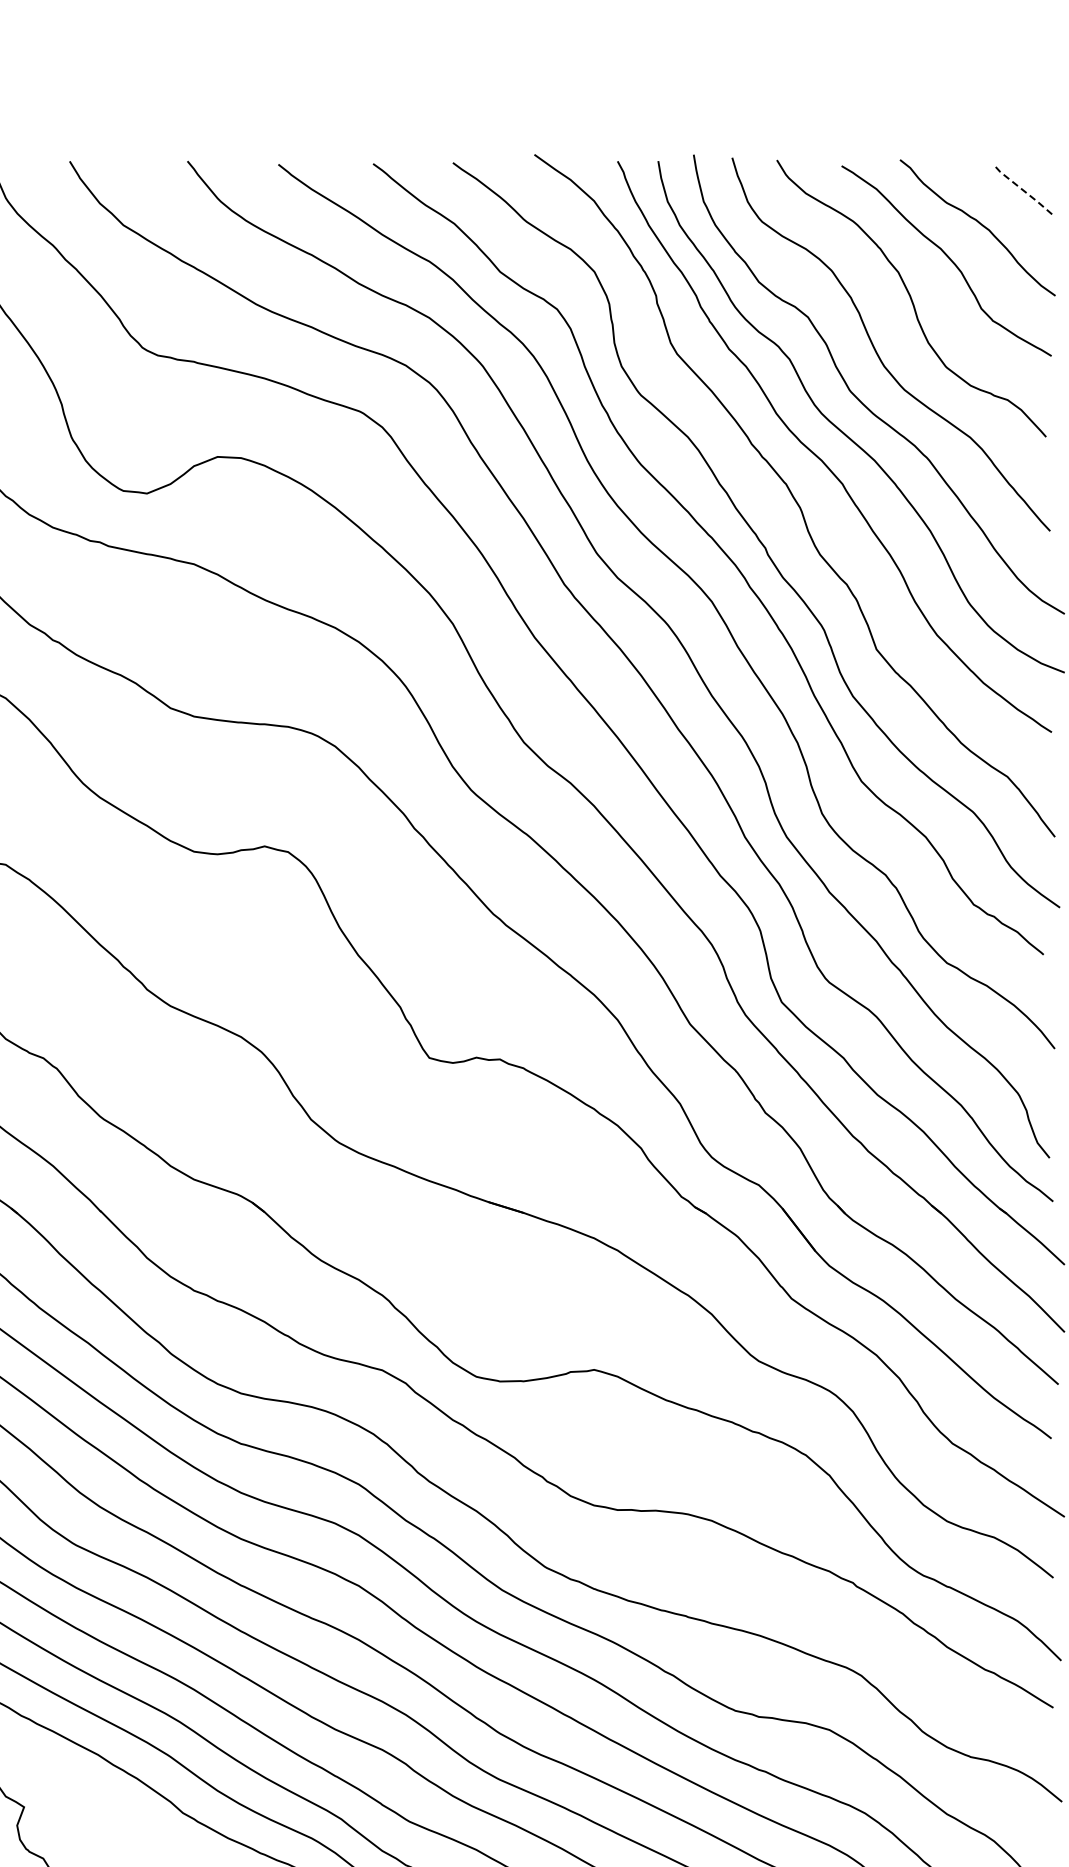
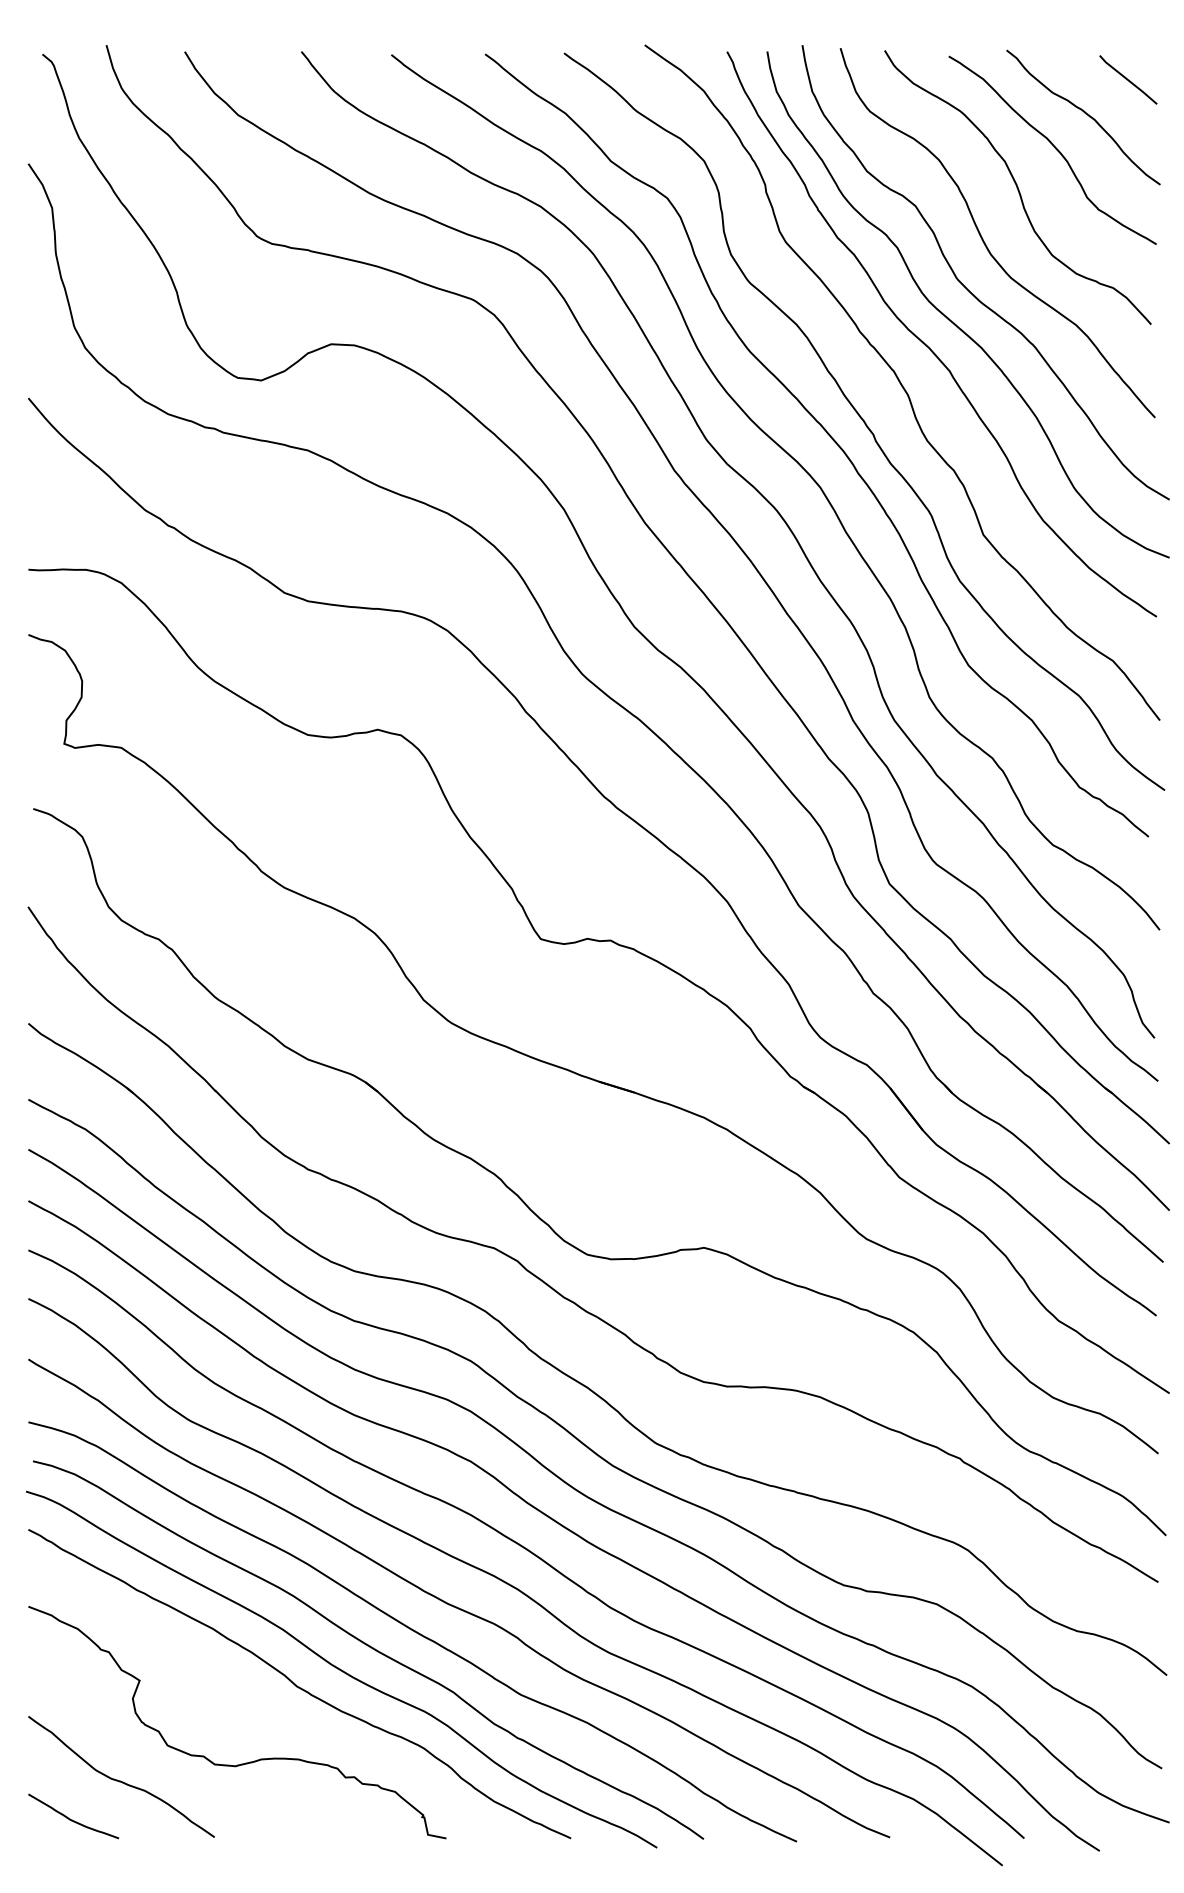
line: (1023, 190) -> (1128, 80), dashed -> solid

